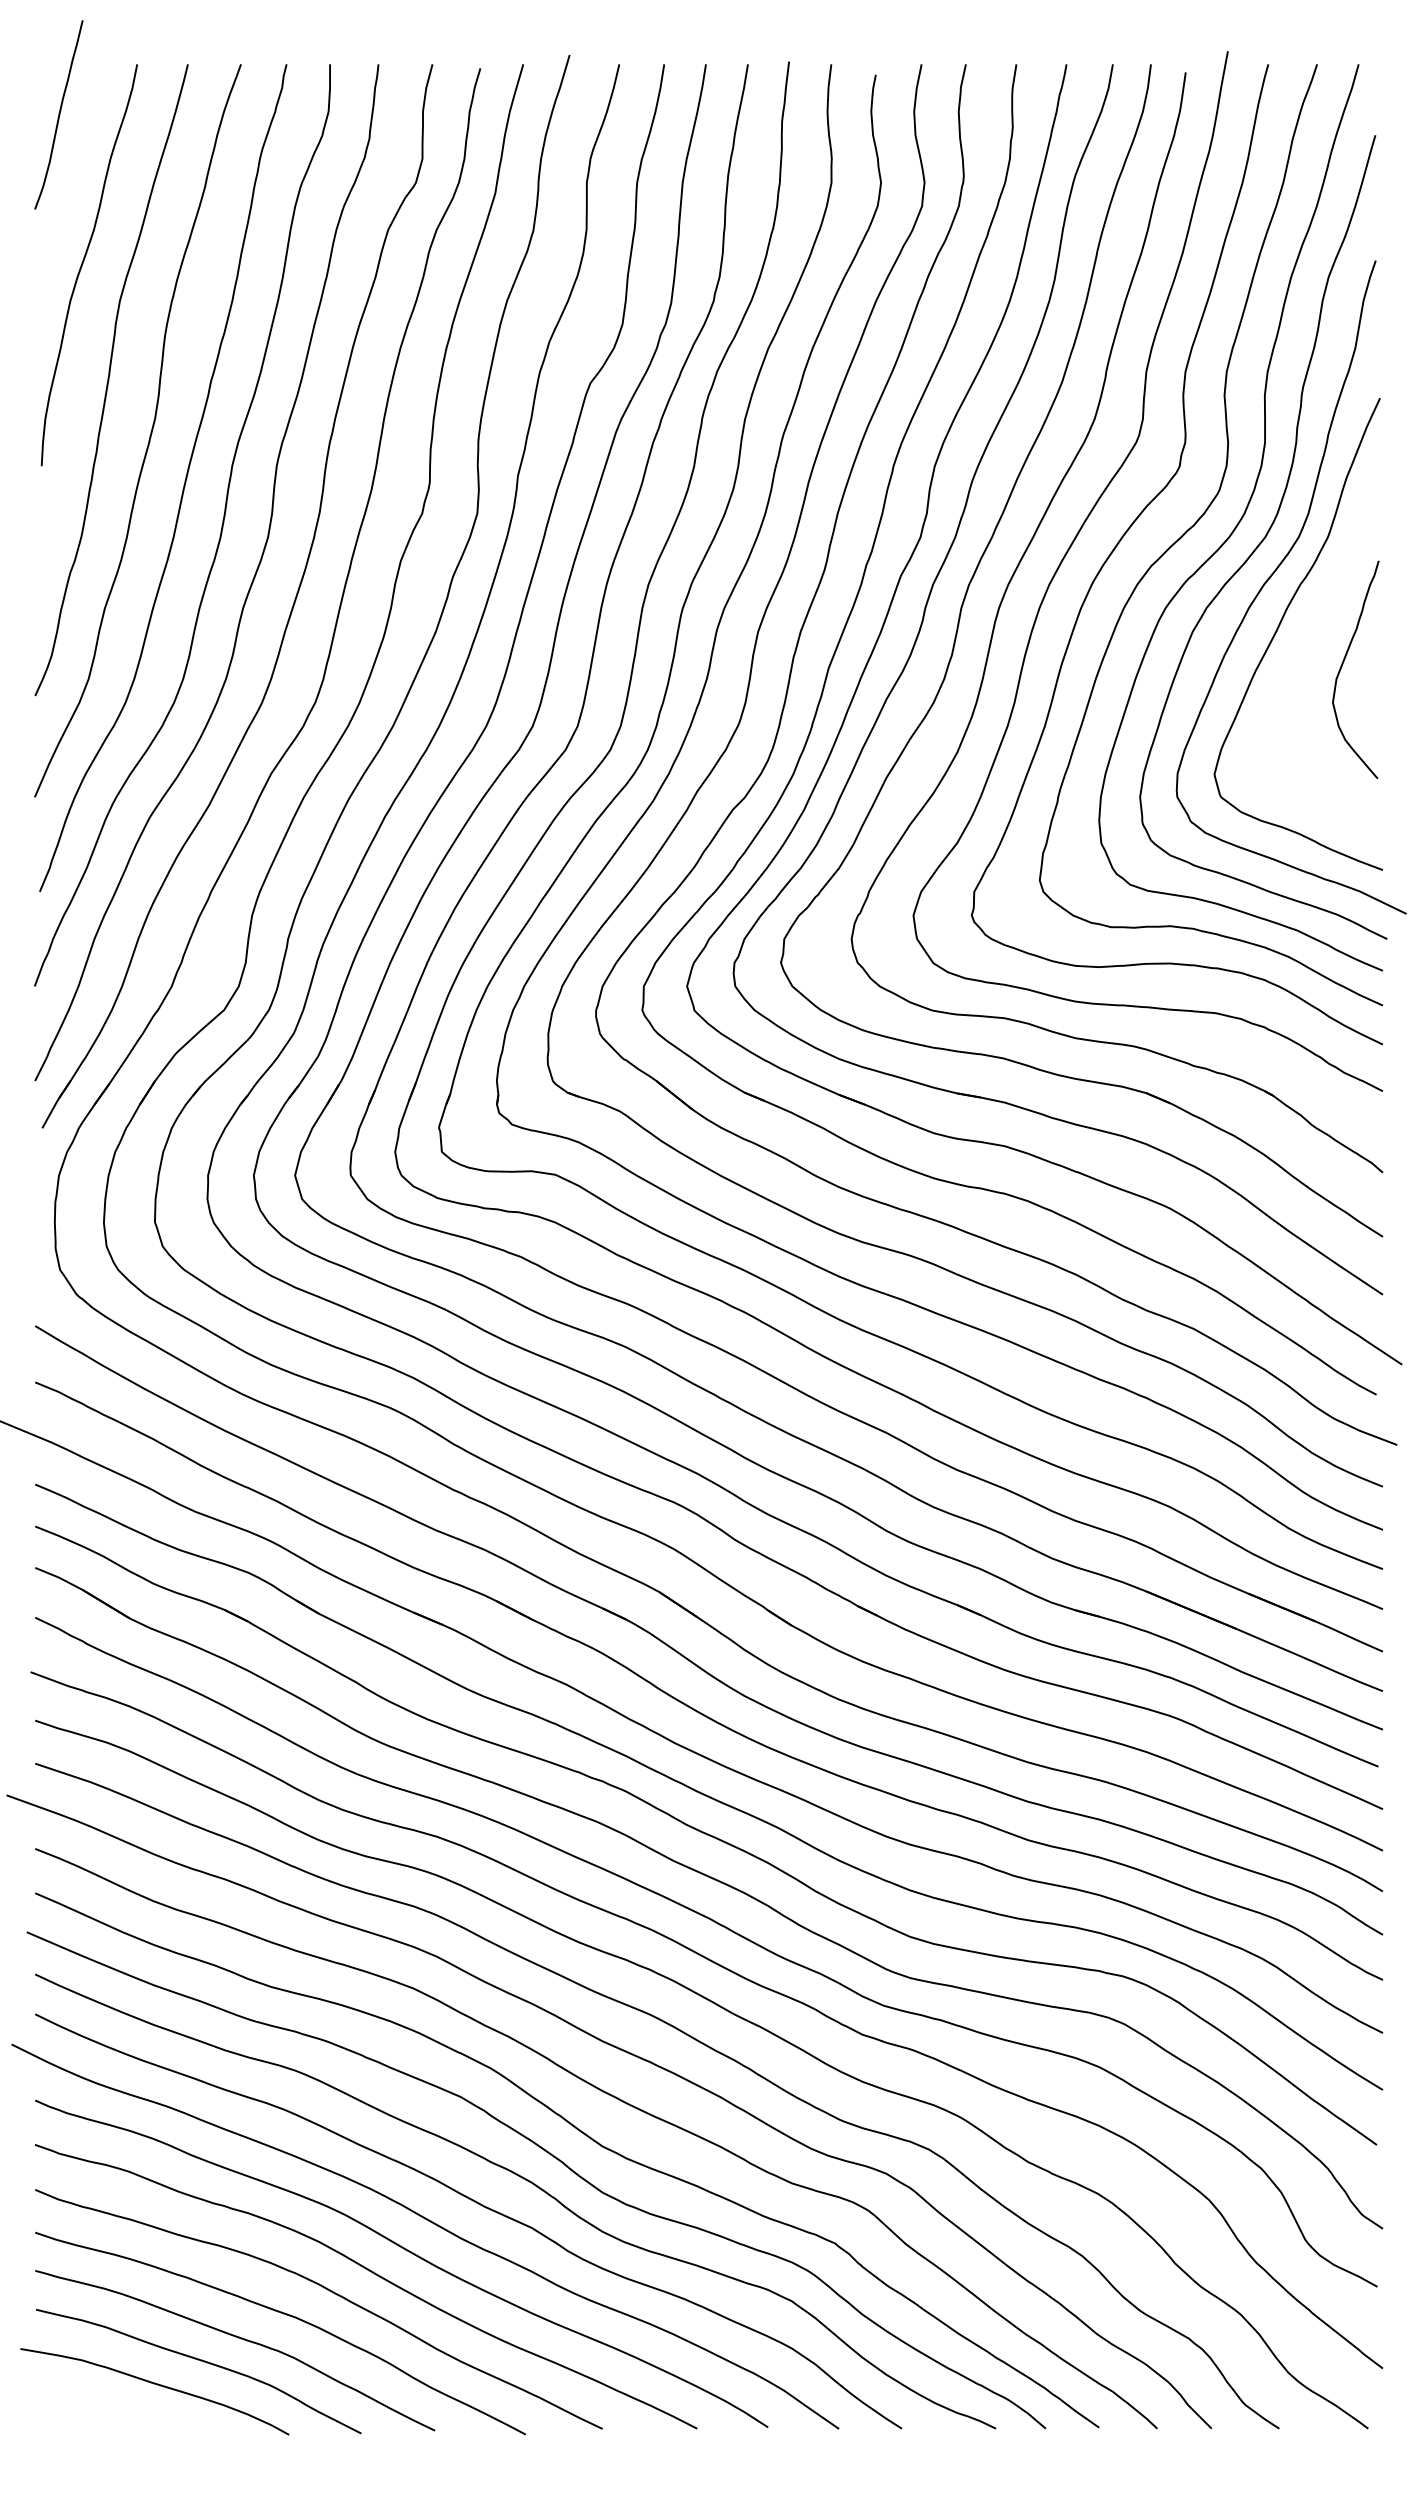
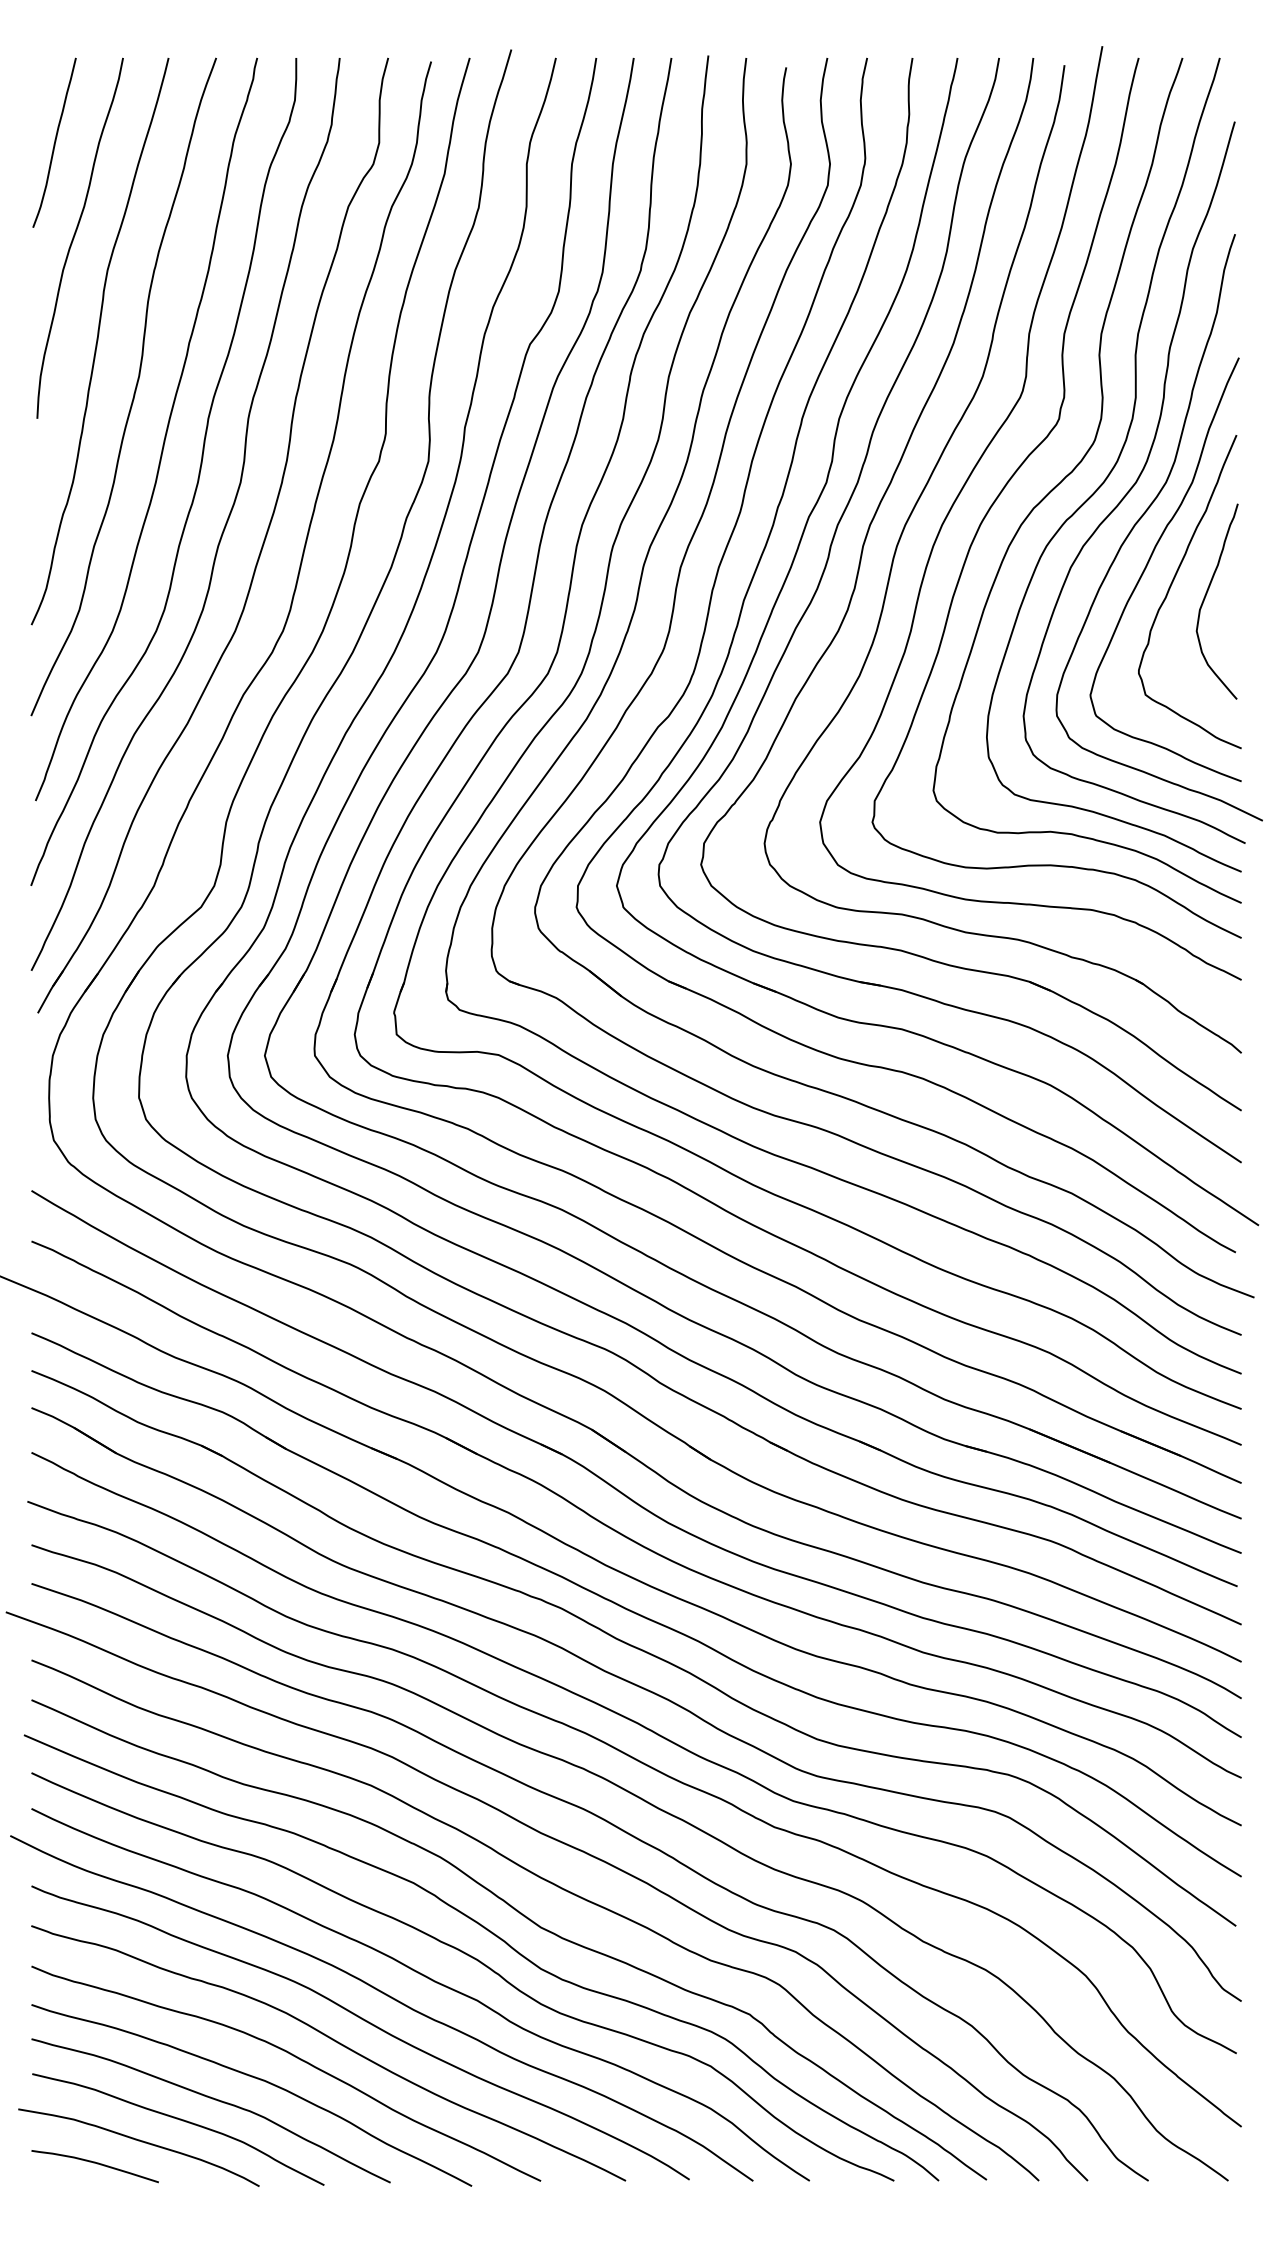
curve: (58, 114) -> (54, 142), moved
curve: (1306, 649) -> (1172, 583), added
curve: (106, 2409) -> (95, 2163), added

